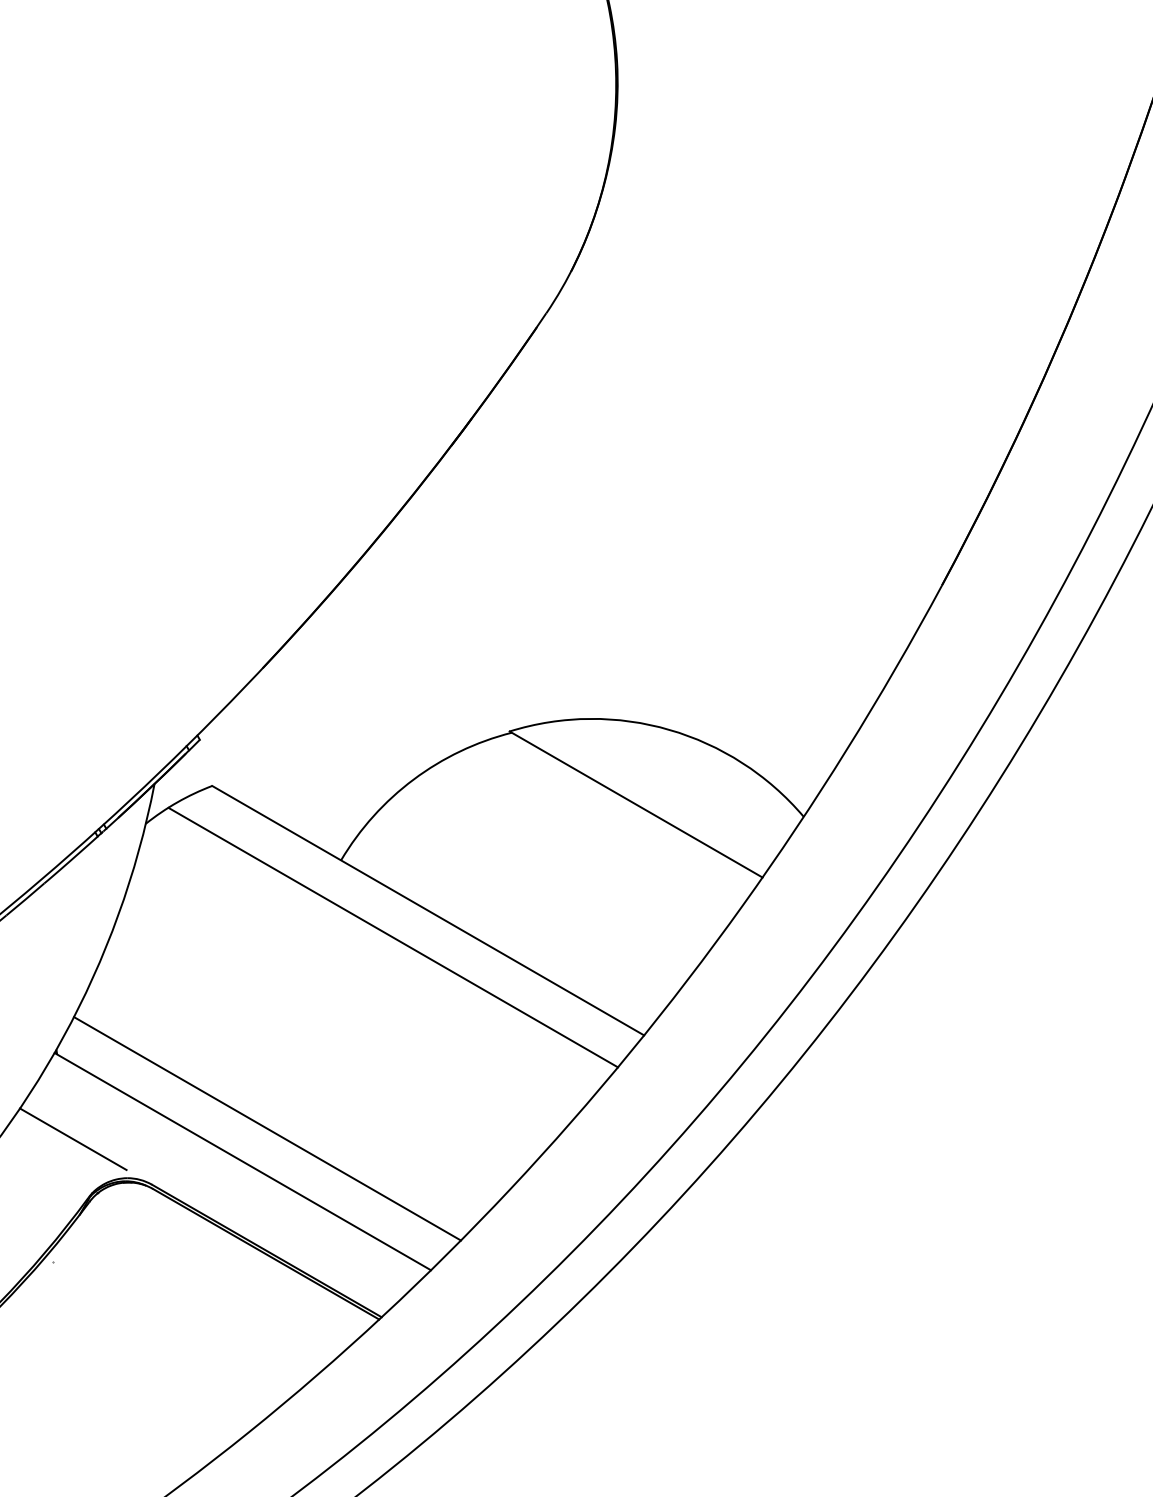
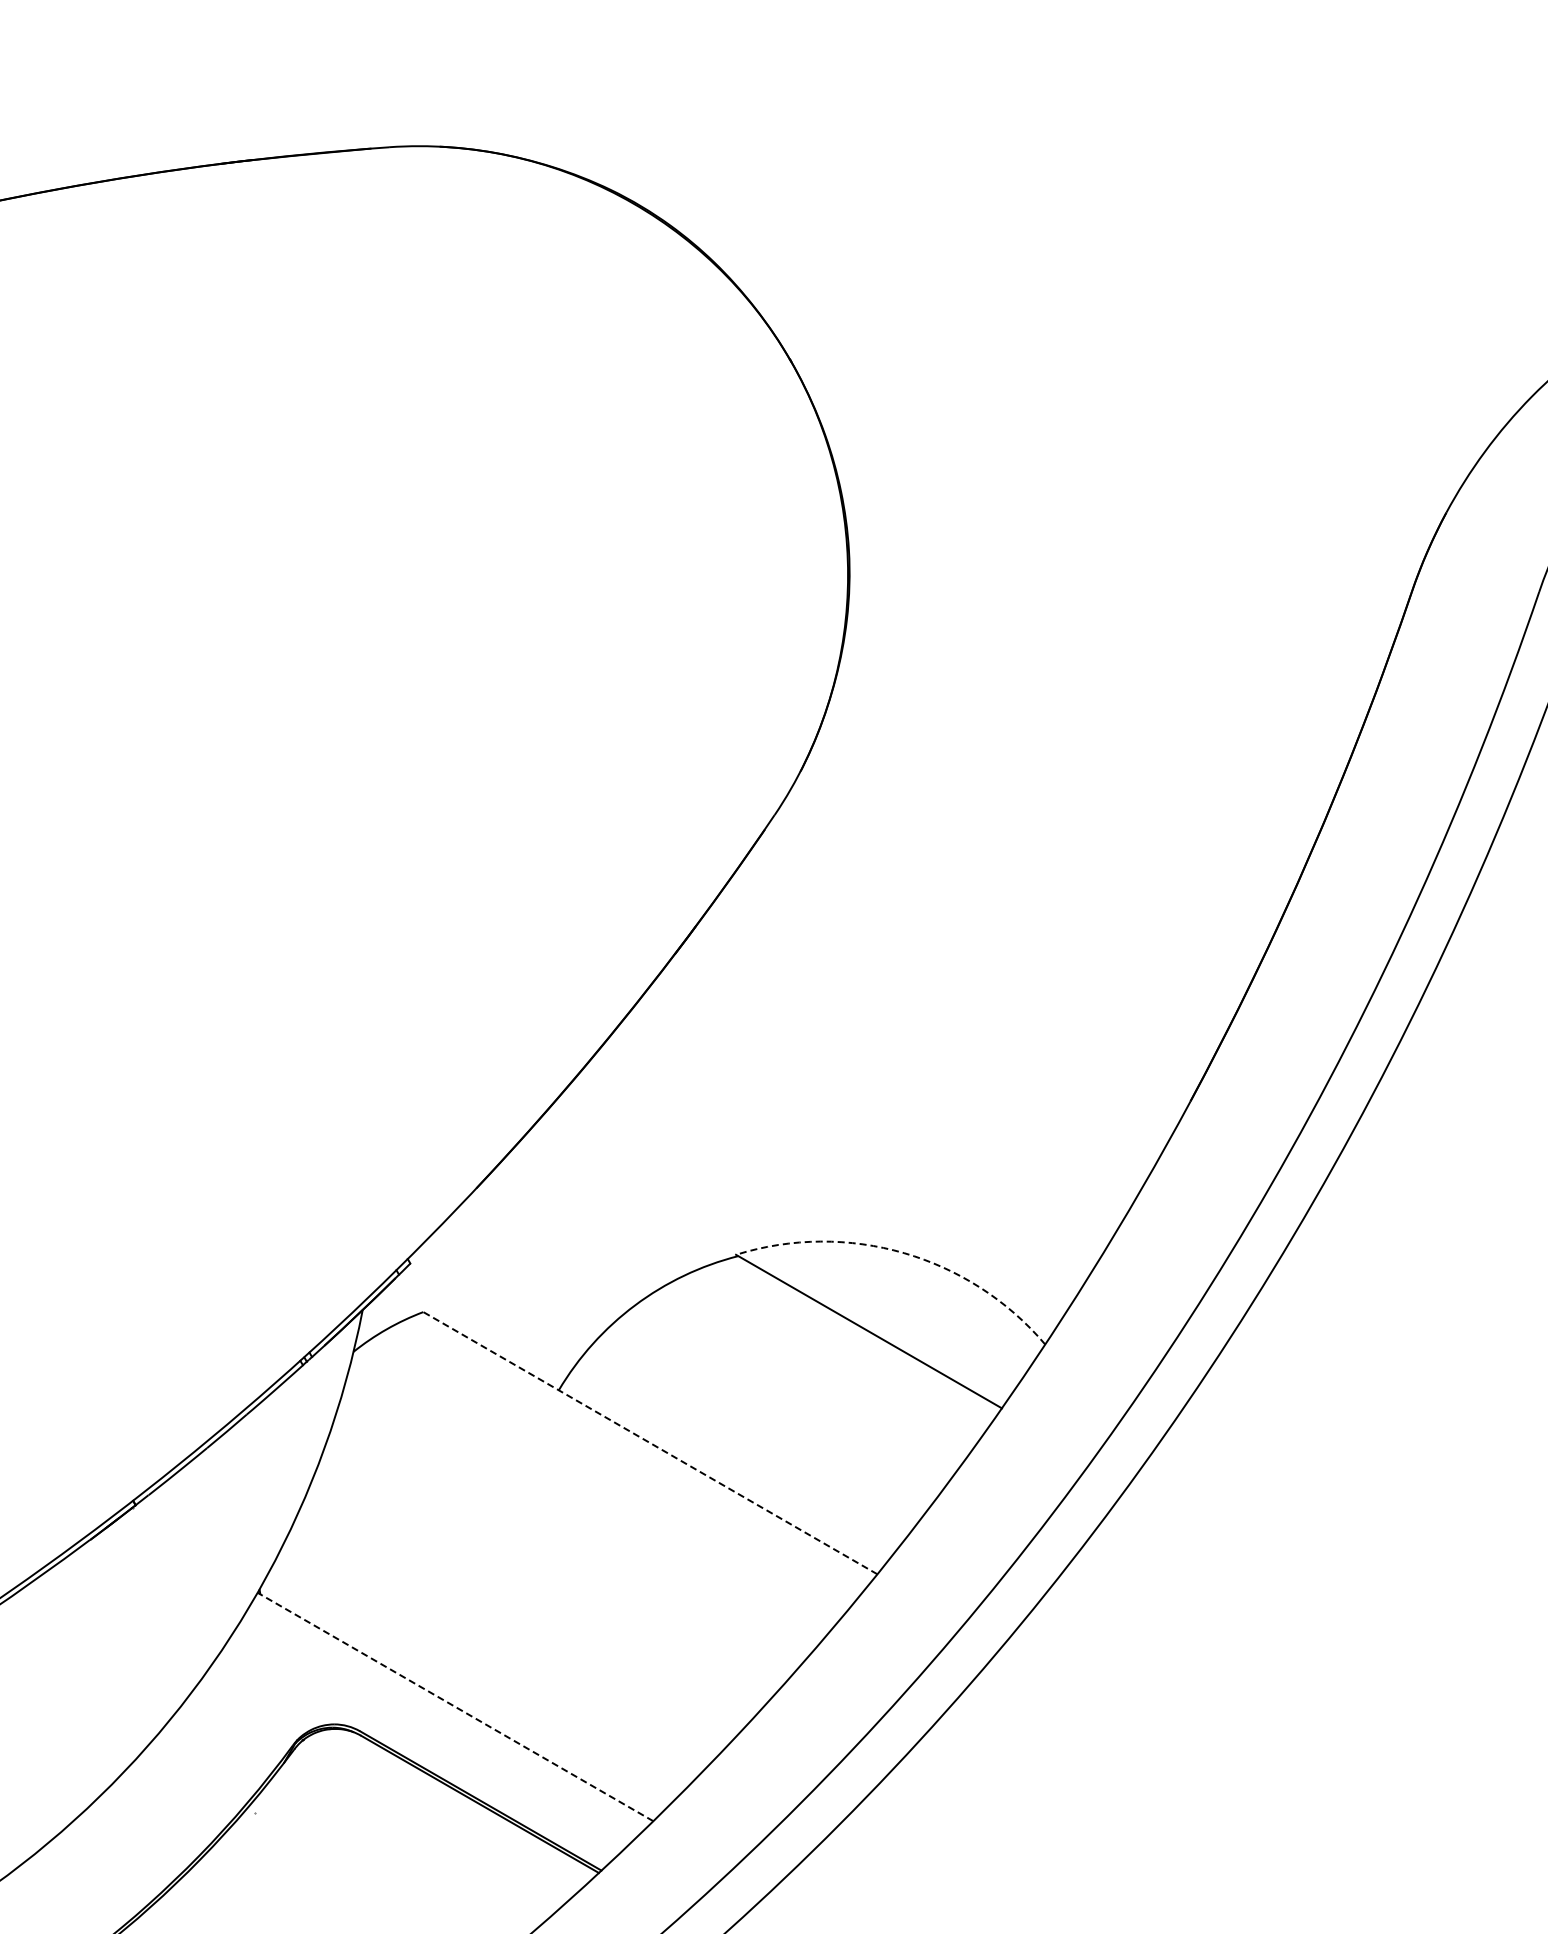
arc: (669, 730) -> (904, 1253), solid -> dashed
line: (427, 910) -> (649, 1442), solid -> dashed
line: (393, 937) -> (613, 1471), removed
line: (267, 1128) -> (481, 1672), removed
line: (73, 1139) -> (277, 1683), removed
line: (242, 1161) -> (455, 1706), solid -> dashed

